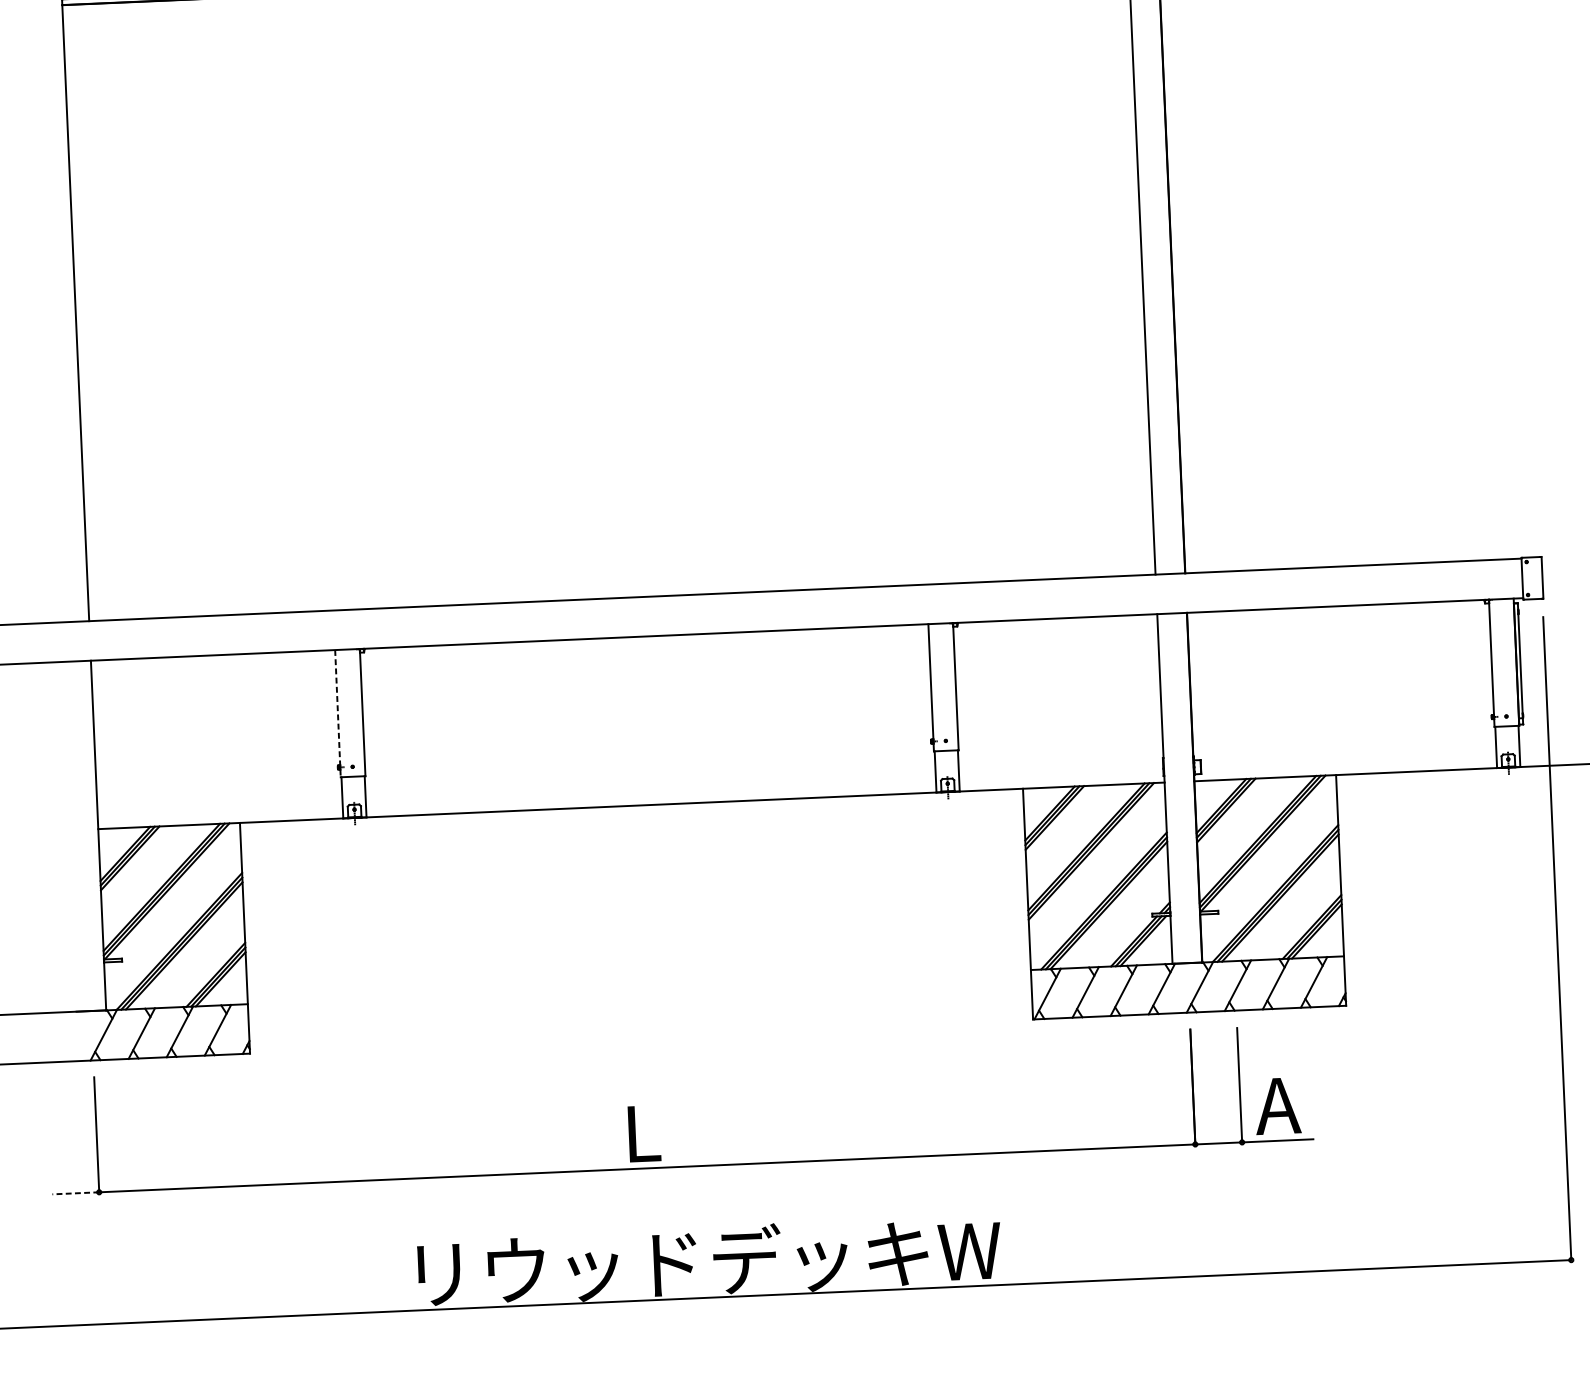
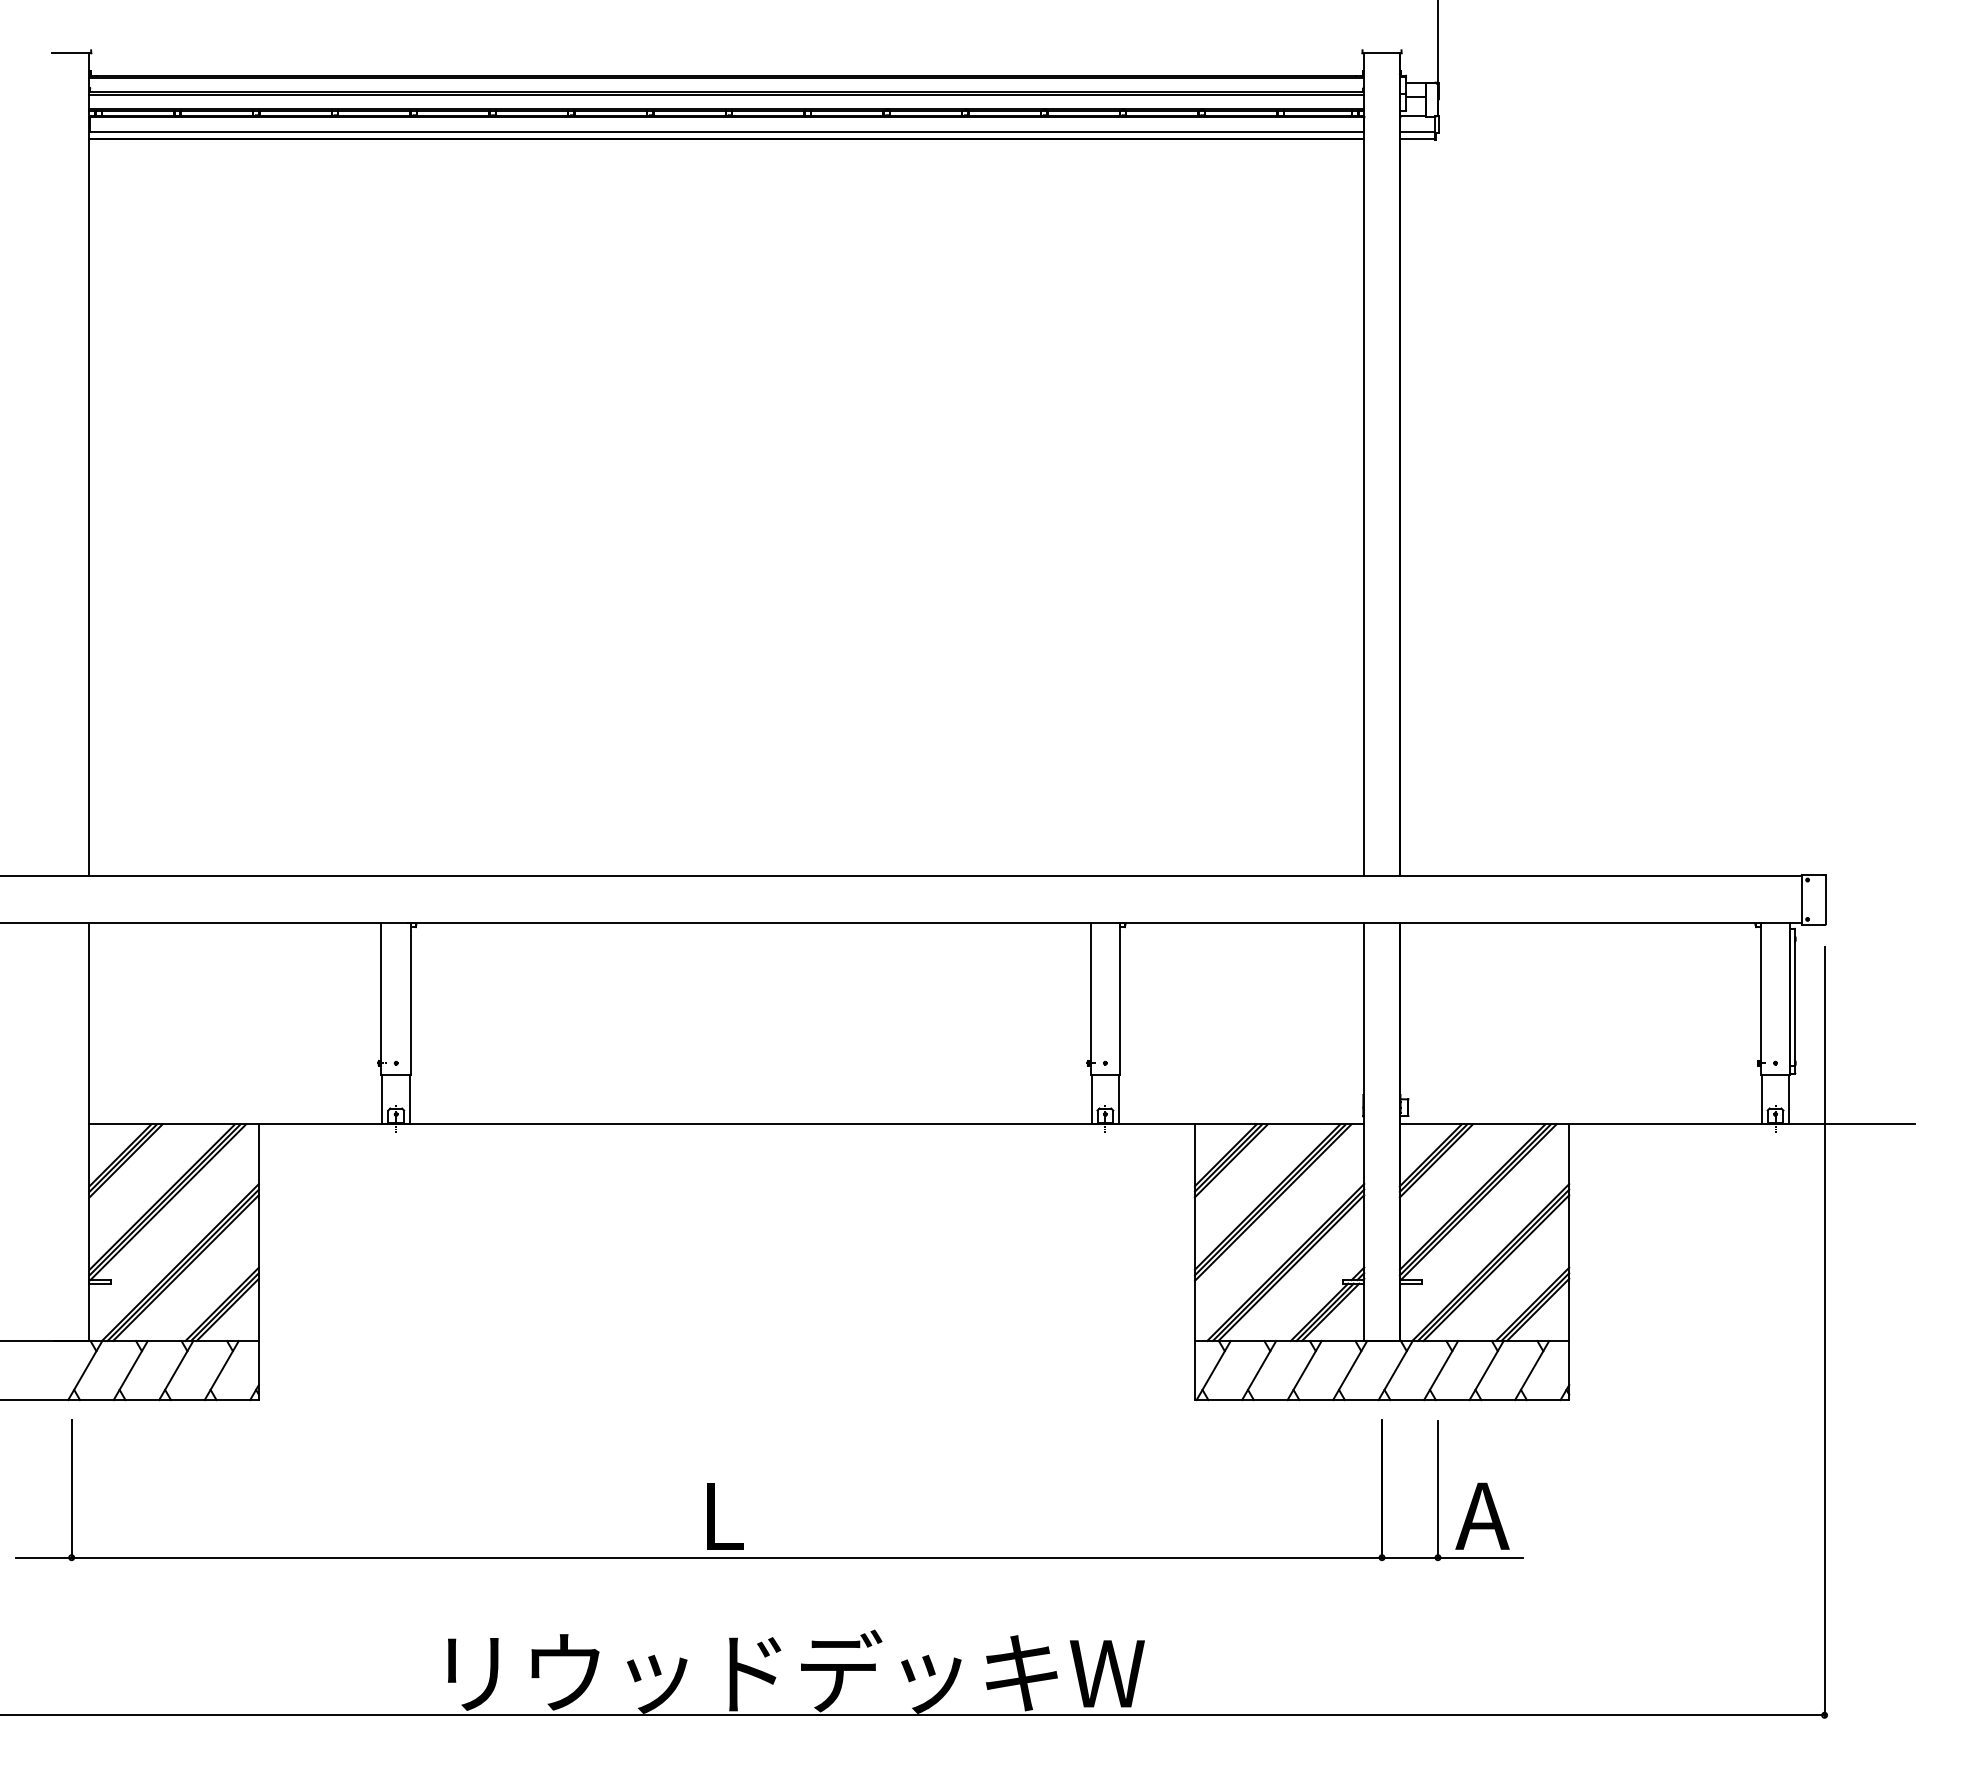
line: (338, 714) -> (381, 999), dashed -> solid
line: (75, 1193) -> (43, 1557), dashed -> solid

